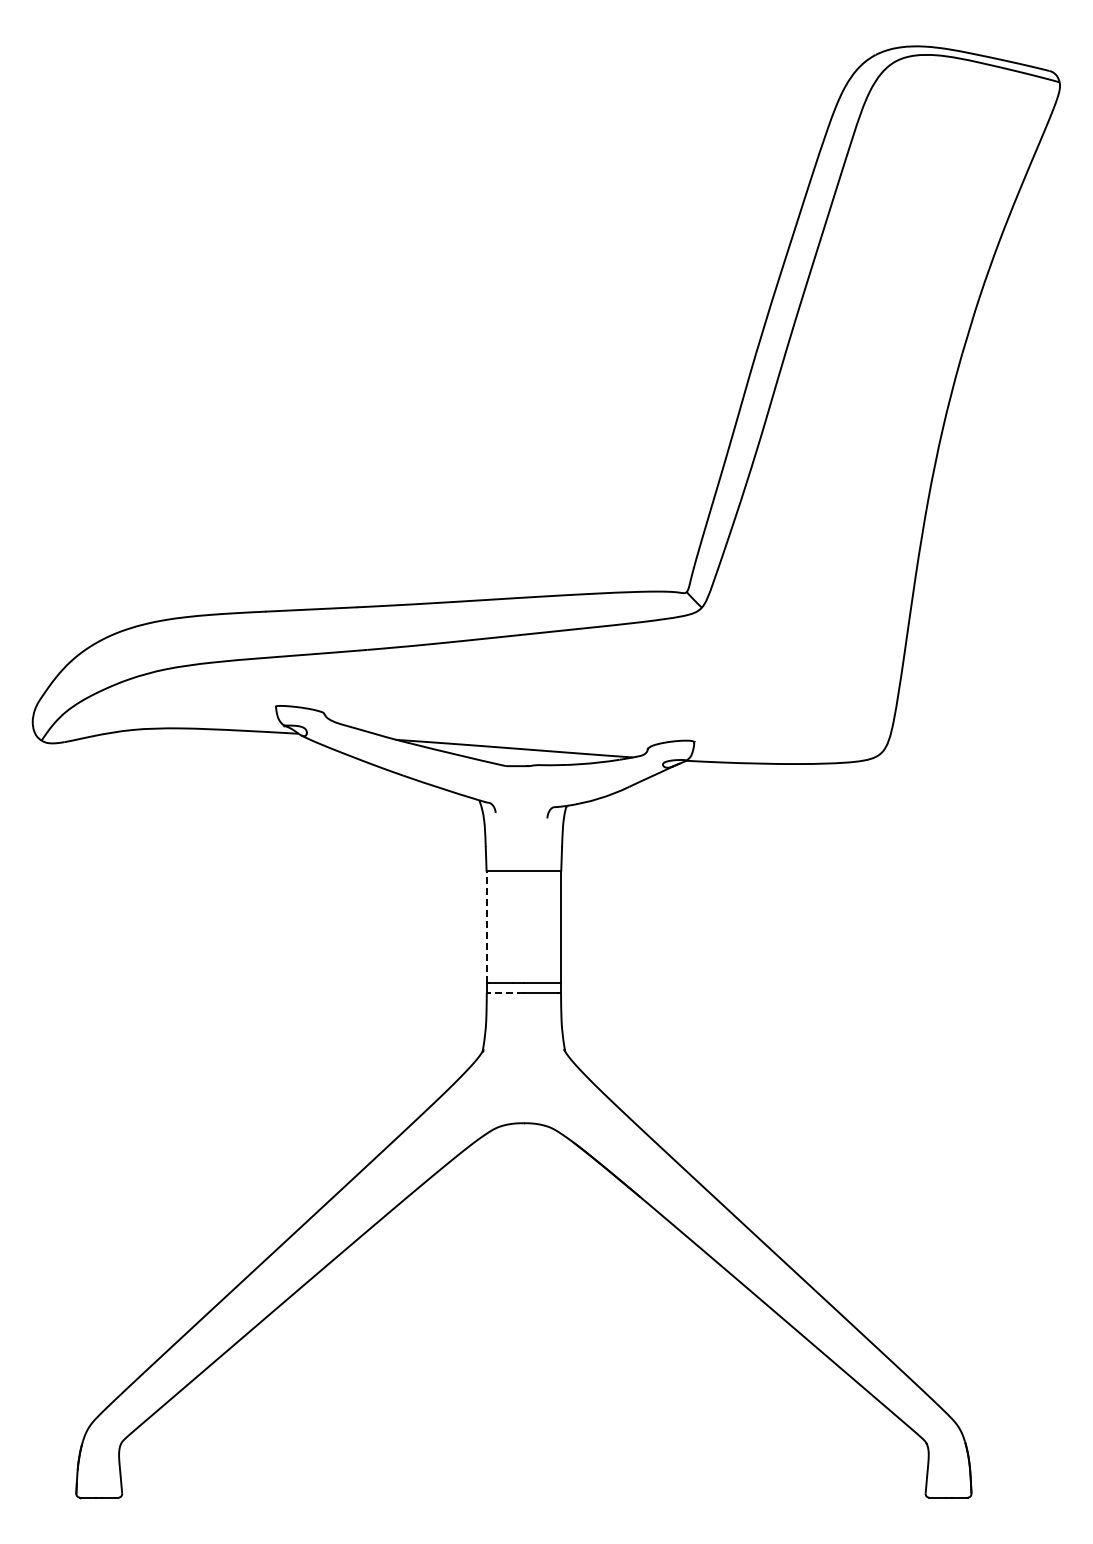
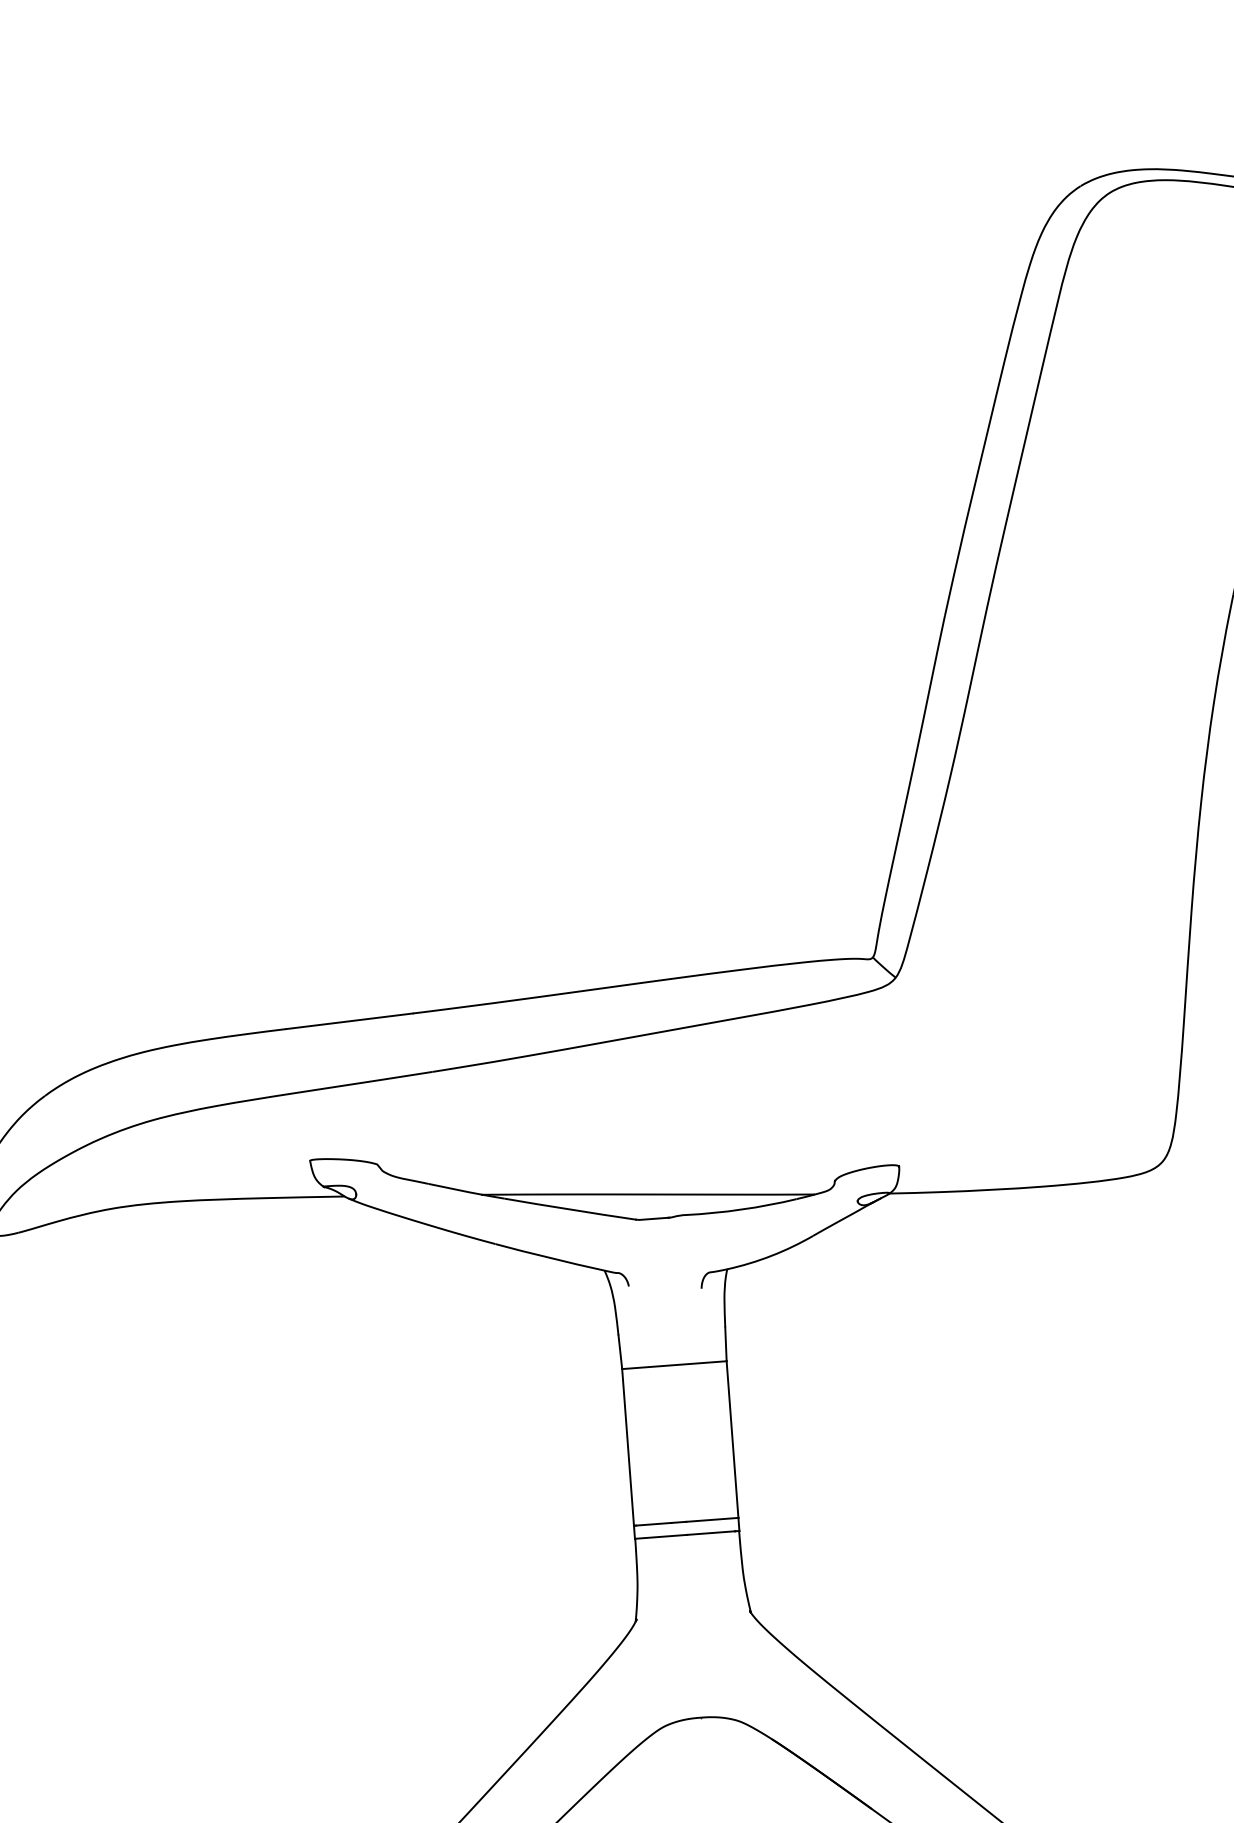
line: (486, 927) -> (627, 1447), dashed -> solid
line: (505, 992) -> (661, 1536), dashed -> solid

